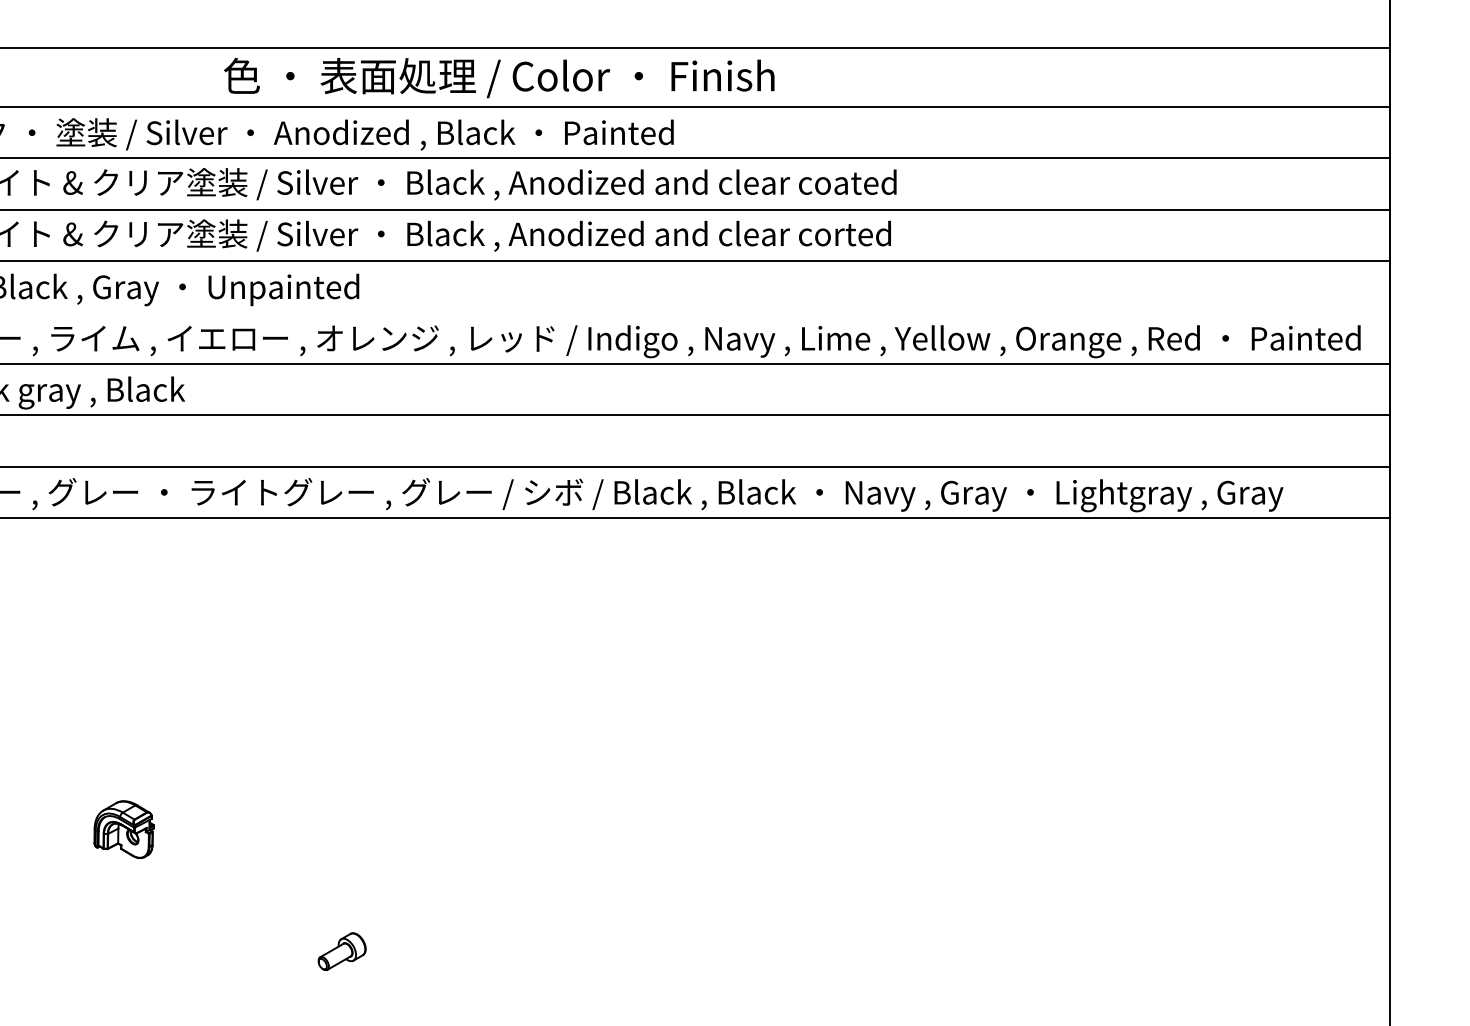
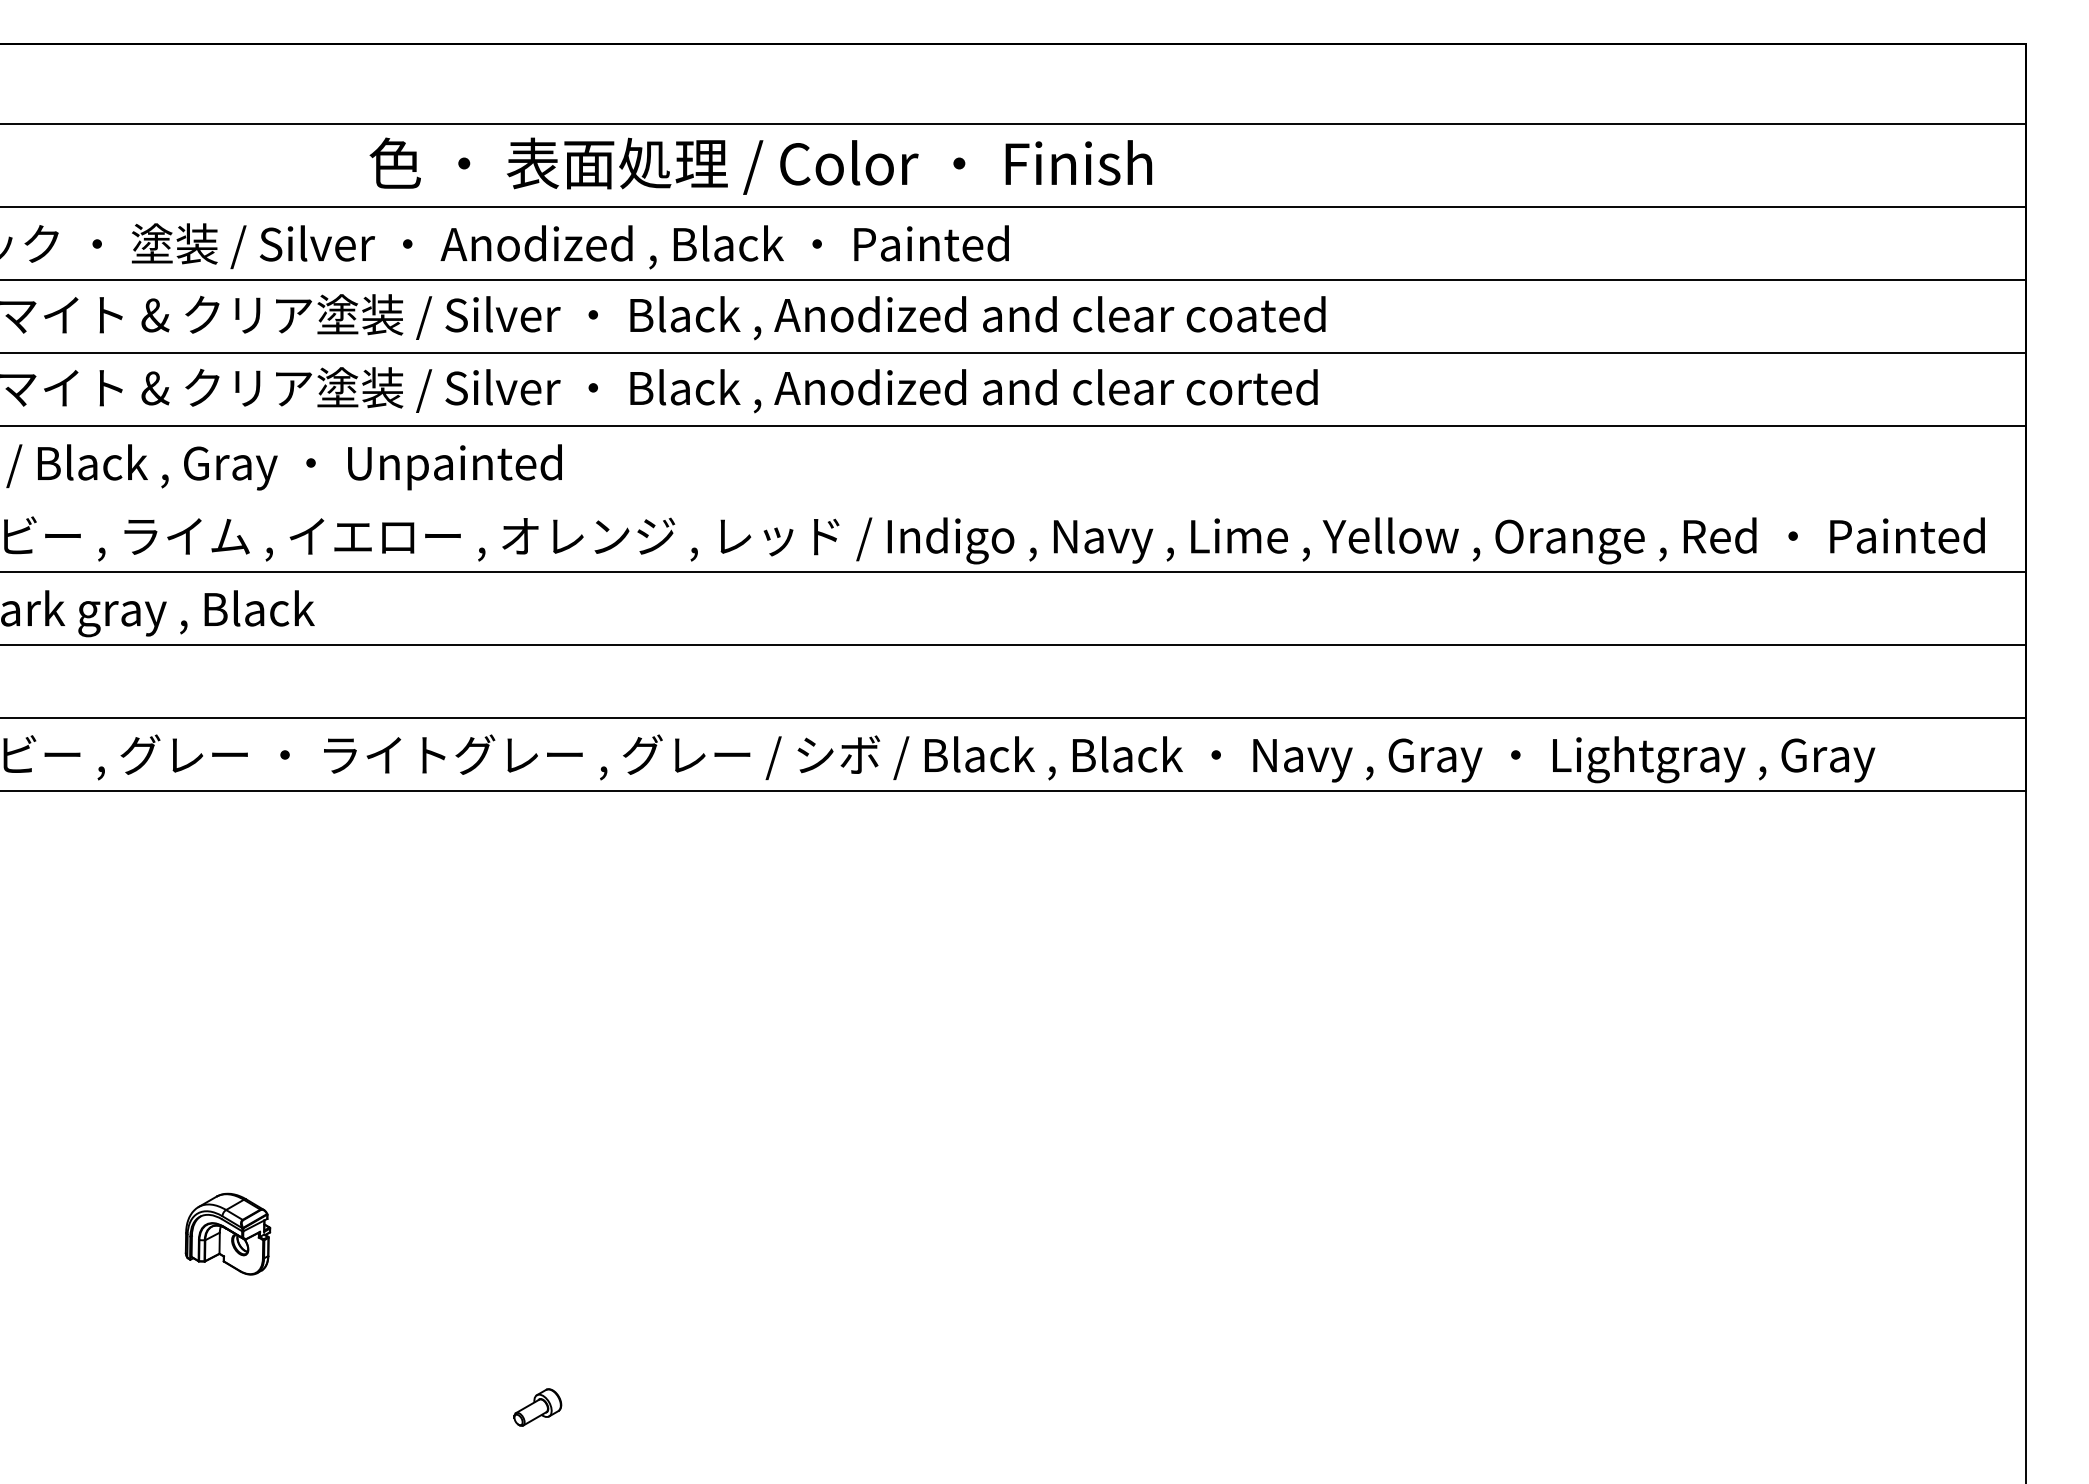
part: (341, 951) -> (537, 1407), size x0.7

